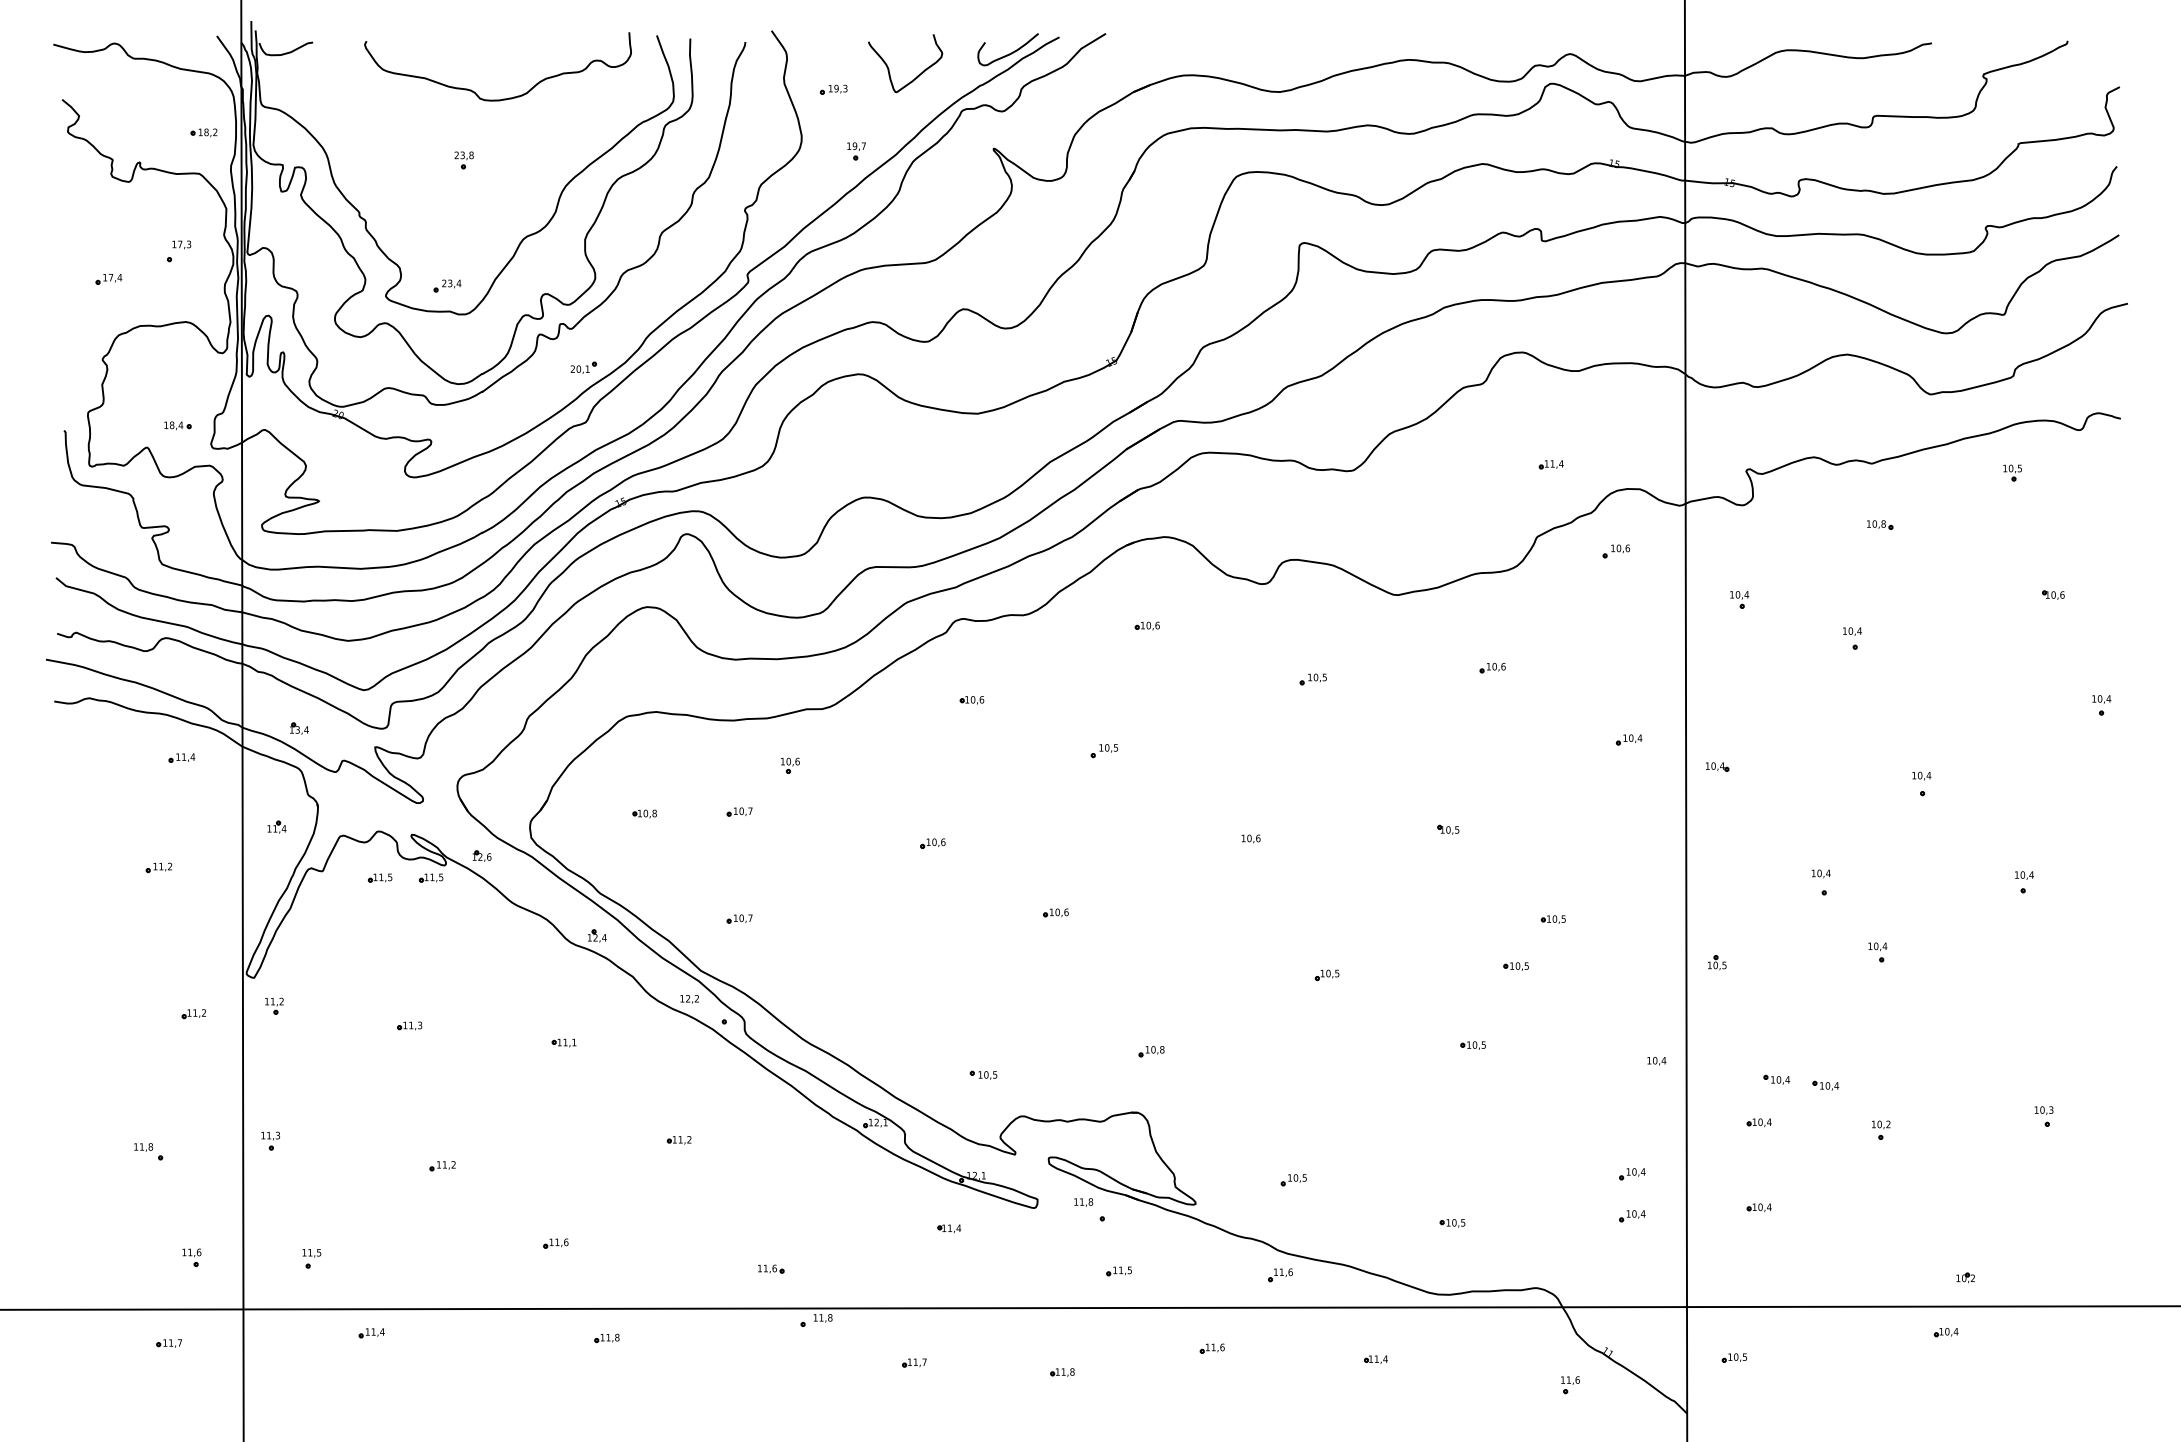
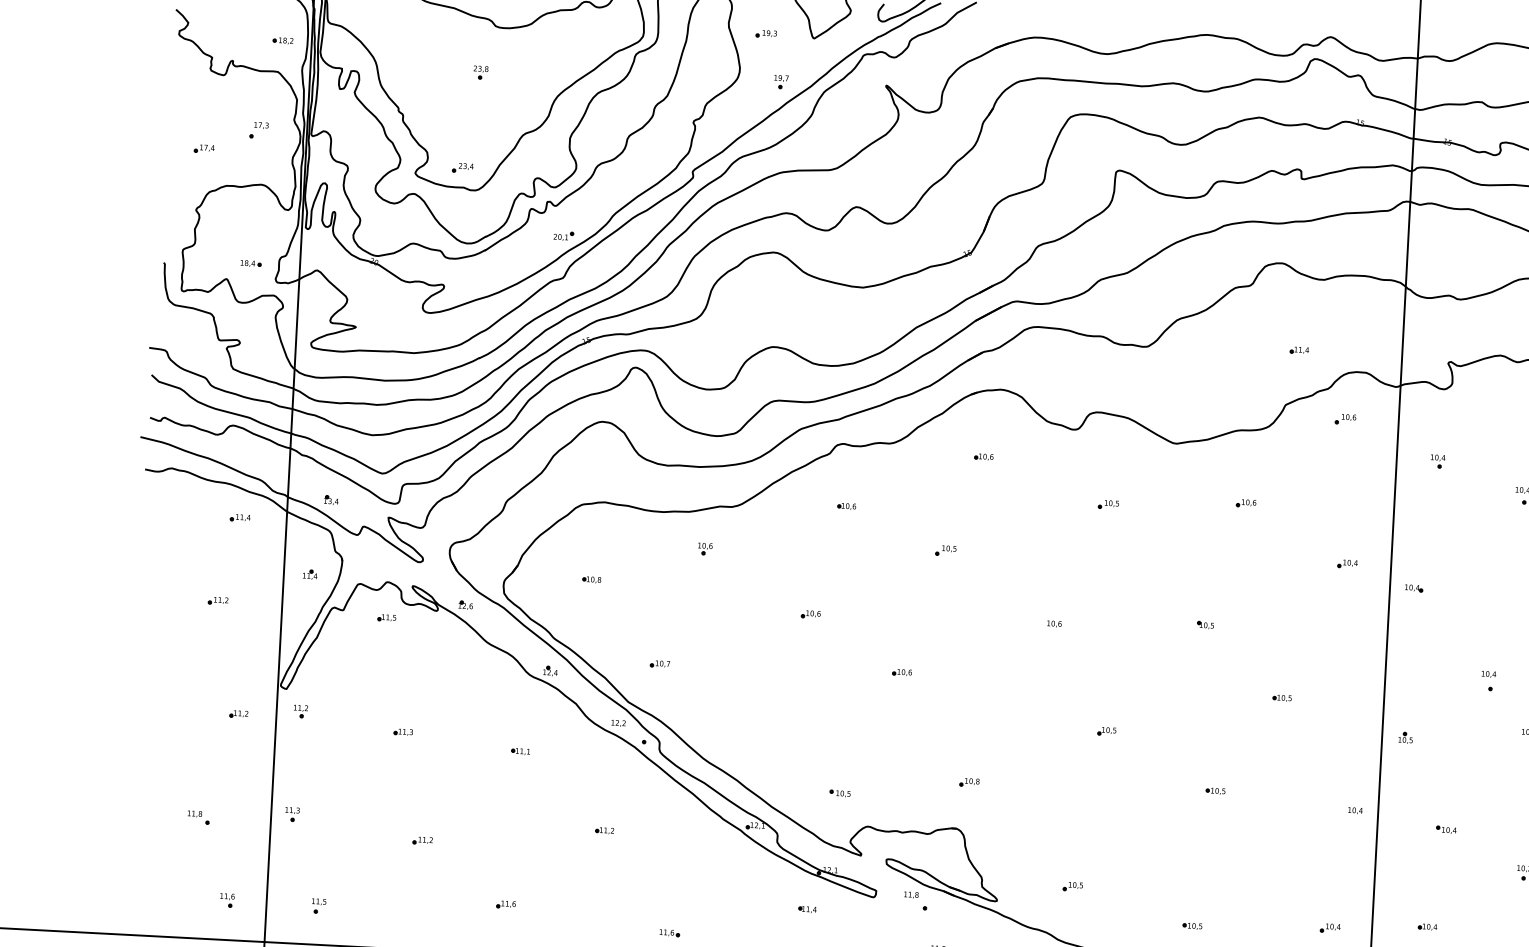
part: (739, 811) -> (664, 581), removed
part: (430, 877) -> (425, 619), removed
part: (1515, 966) -> (1251, 732), removed
part: (1825, 1085) -> (1483, 836), removed
part: (1758, 1122) -> (1430, 861), removed
part: (1632, 1174) -> (1332, 896), removed

